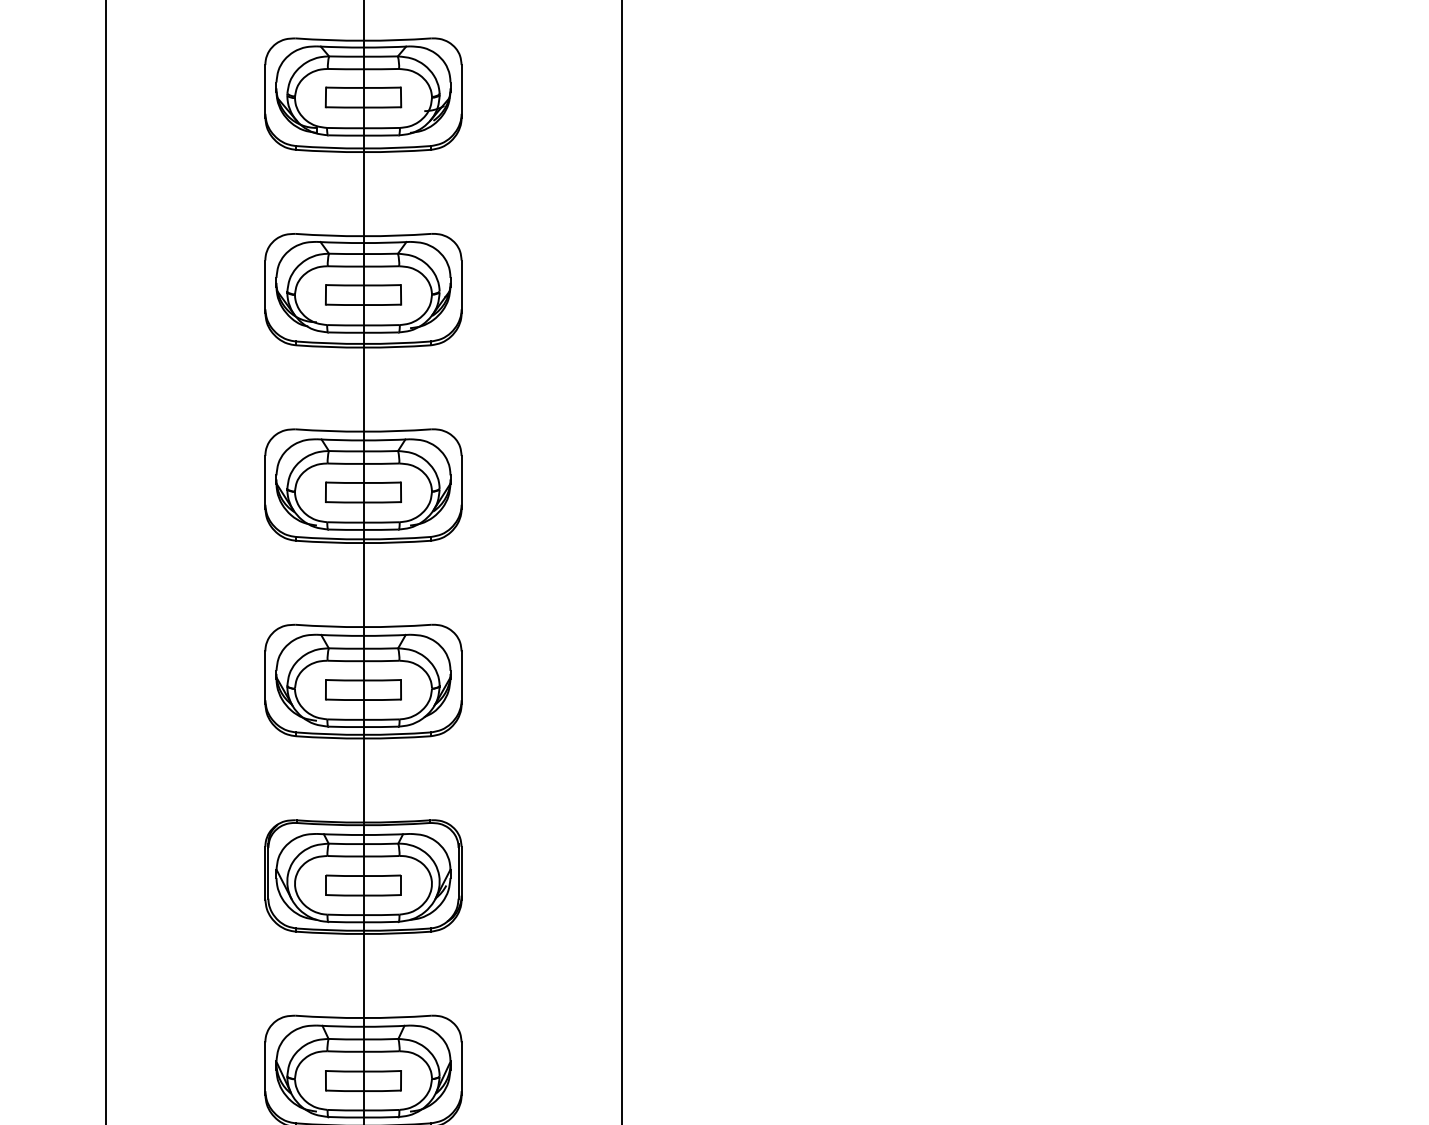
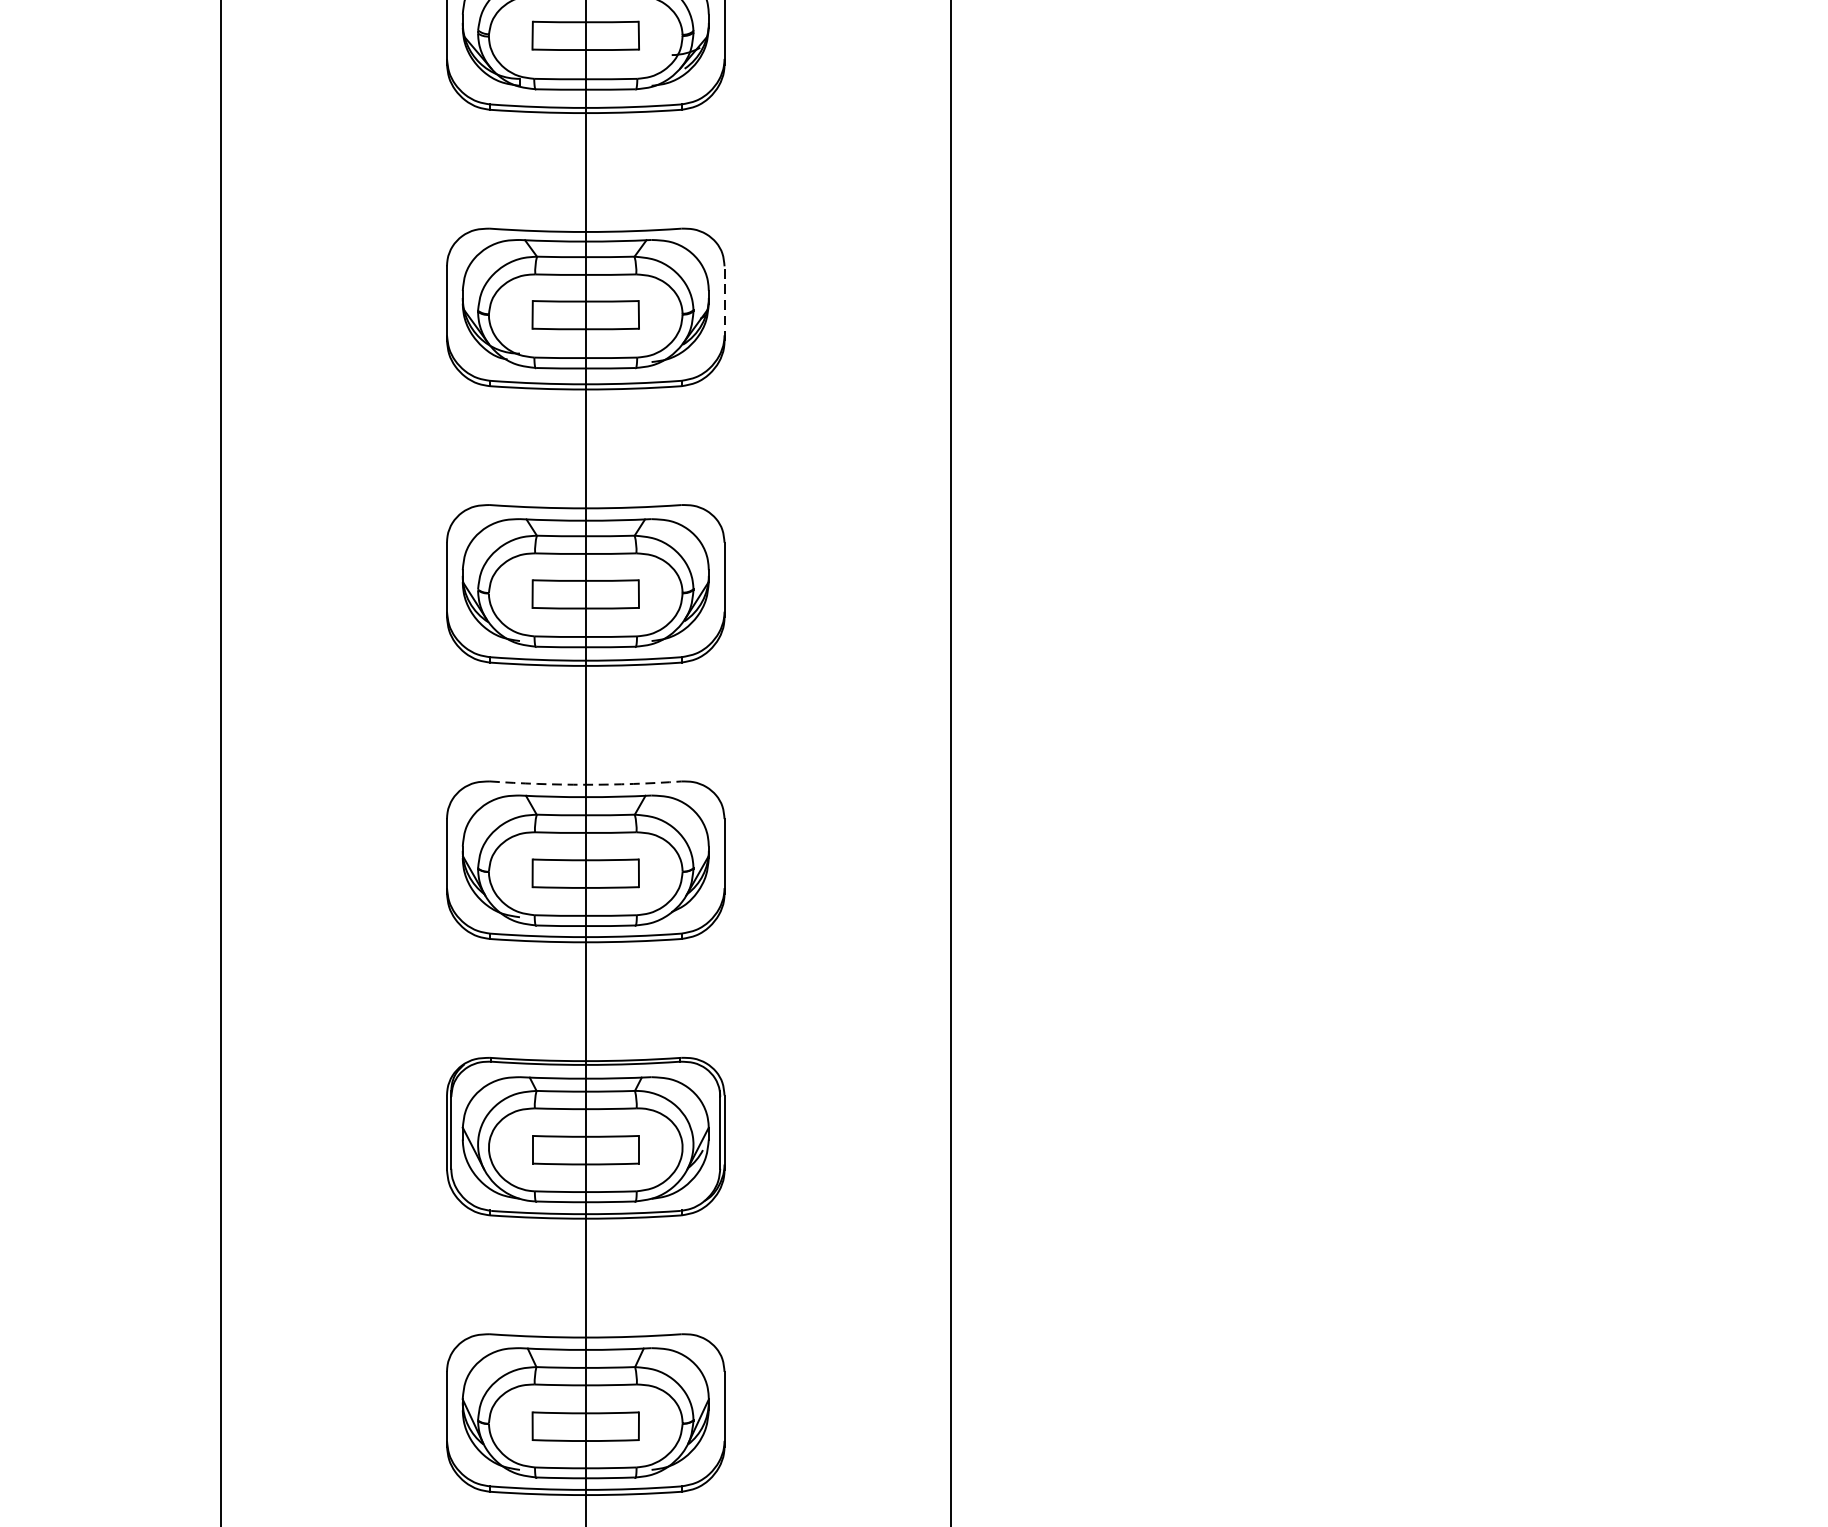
line: (461, 286) -> (724, 303), solid -> dashed
arc: (363, 627) -> (585, 785), solid -> dashed

